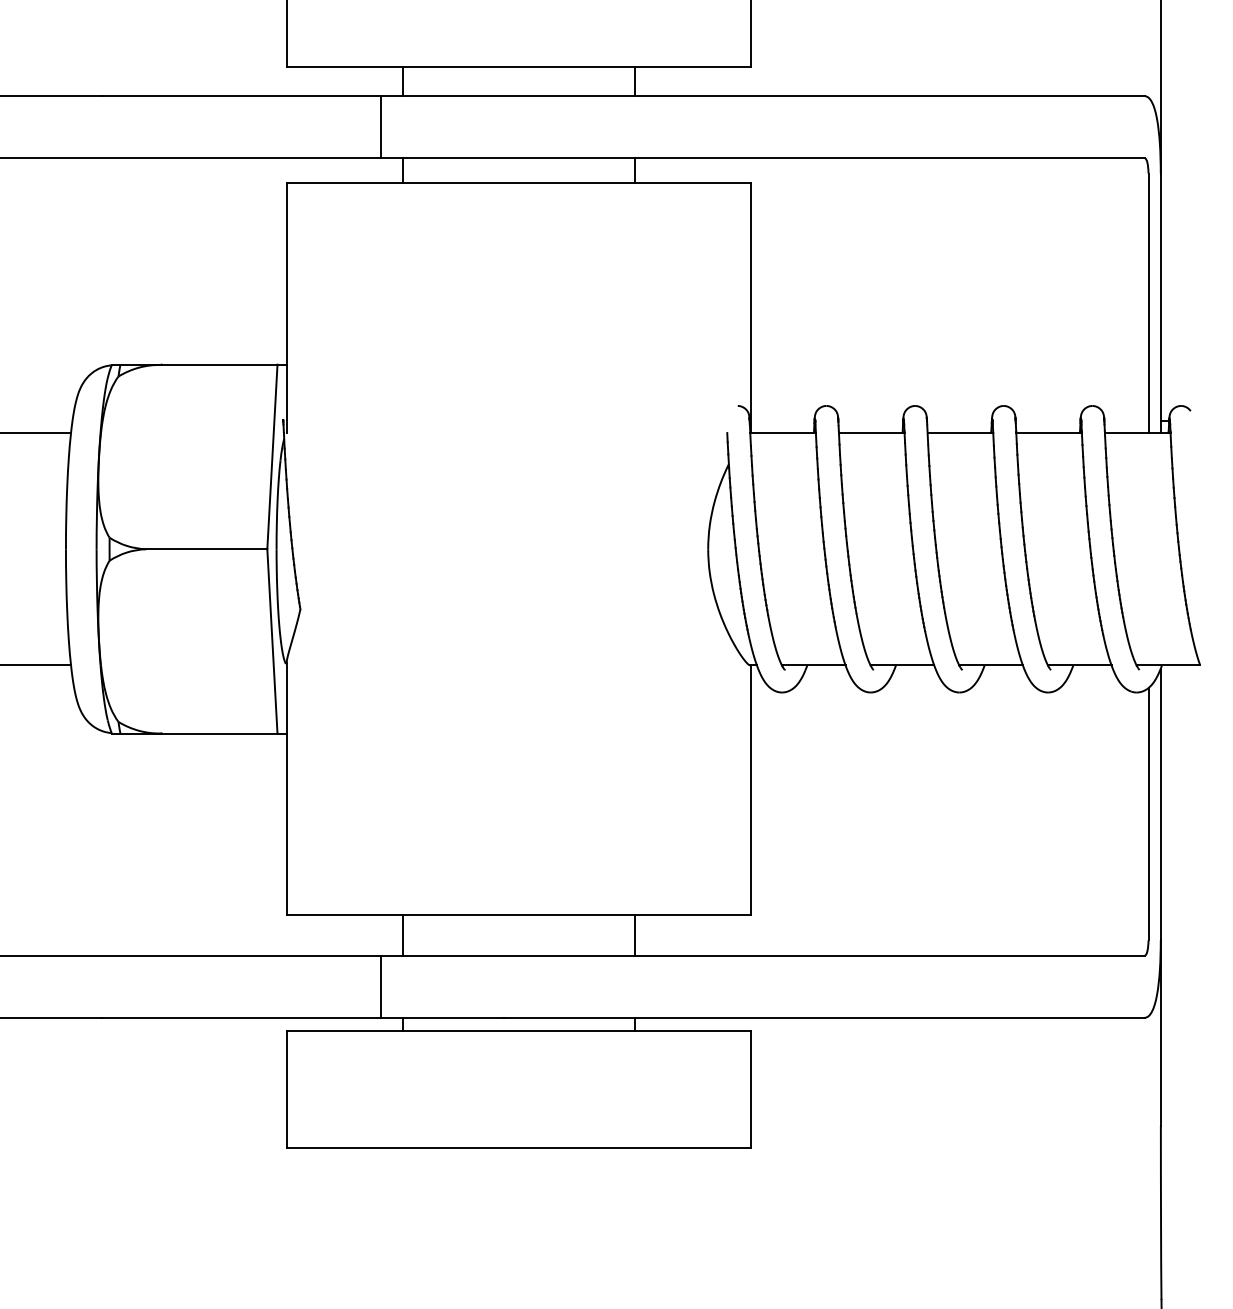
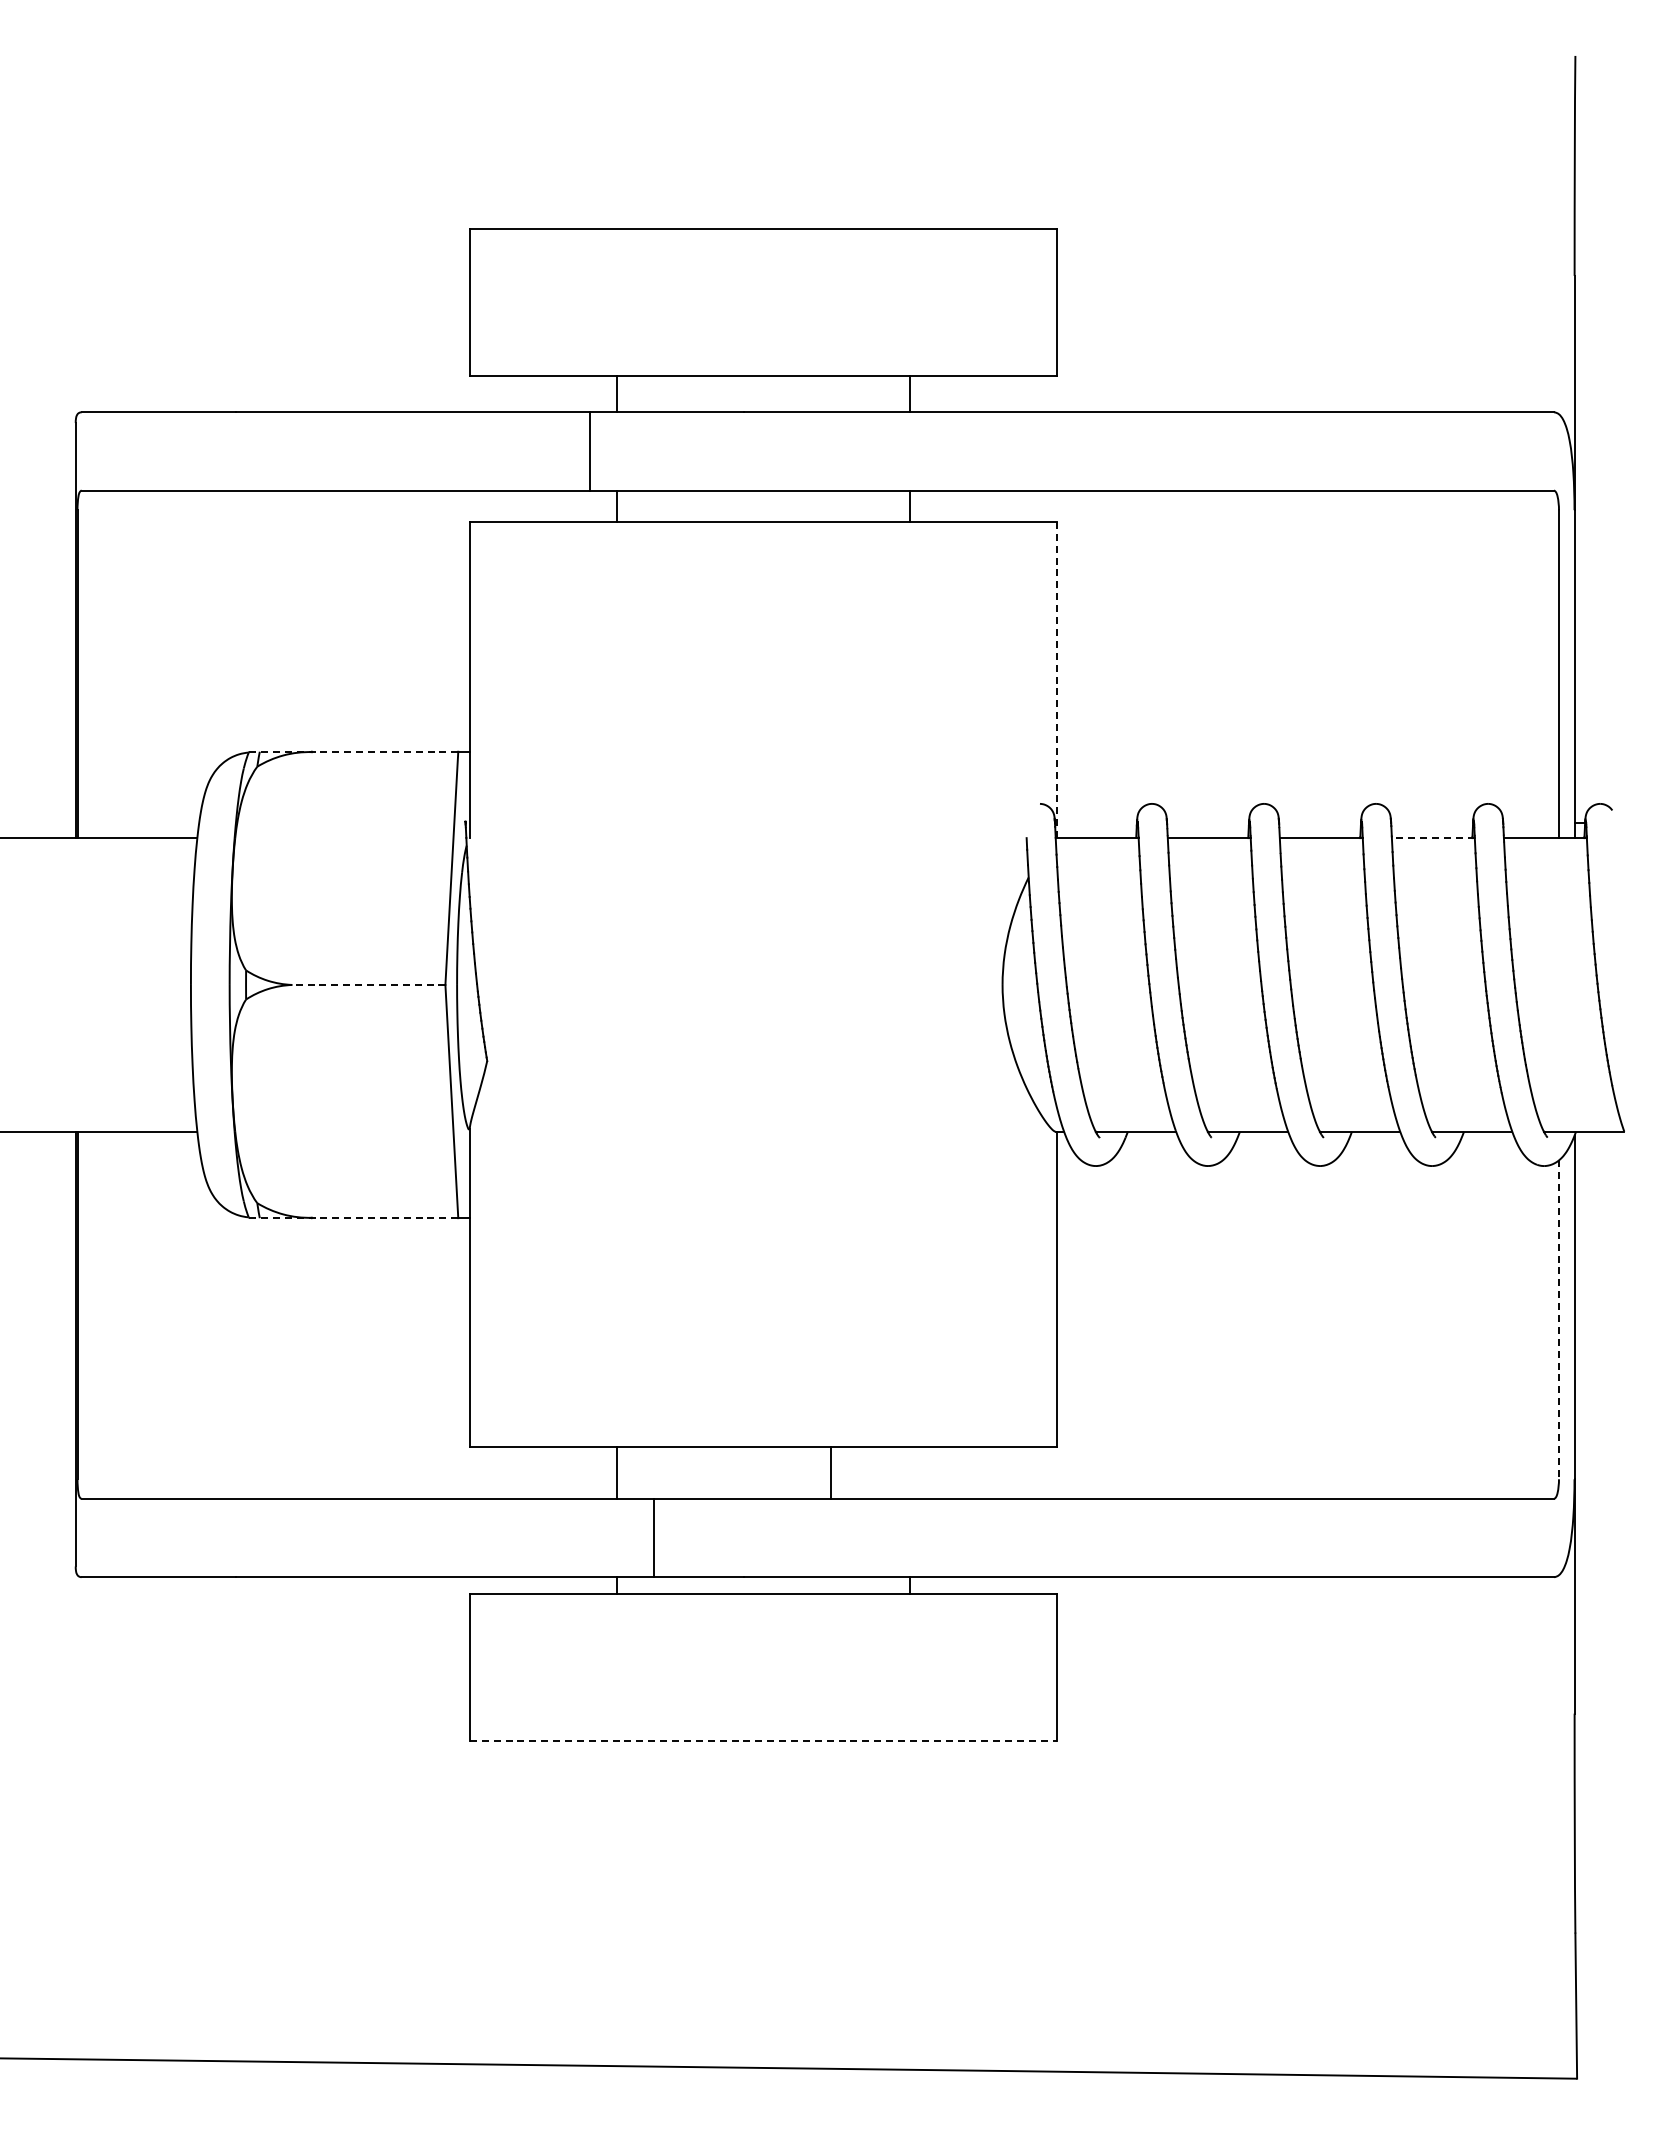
line: (751, 308) -> (1057, 680), solid -> dashed
line: (194, 364) -> (353, 751), solid -> dashed
line: (1048, 433) -> (1432, 838), solid -> dashed
line: (206, 548) -> (368, 984), solid -> dashed
line: (194, 734) -> (353, 1218), solid -> dashed
line: (1148, 814) -> (1559, 1320), solid -> dashed
line: (635, 935) -> (831, 1472), moved
line: (381, 986) -> (653, 1537), moved
line: (519, 1147) -> (763, 1741), solid -> dashed

